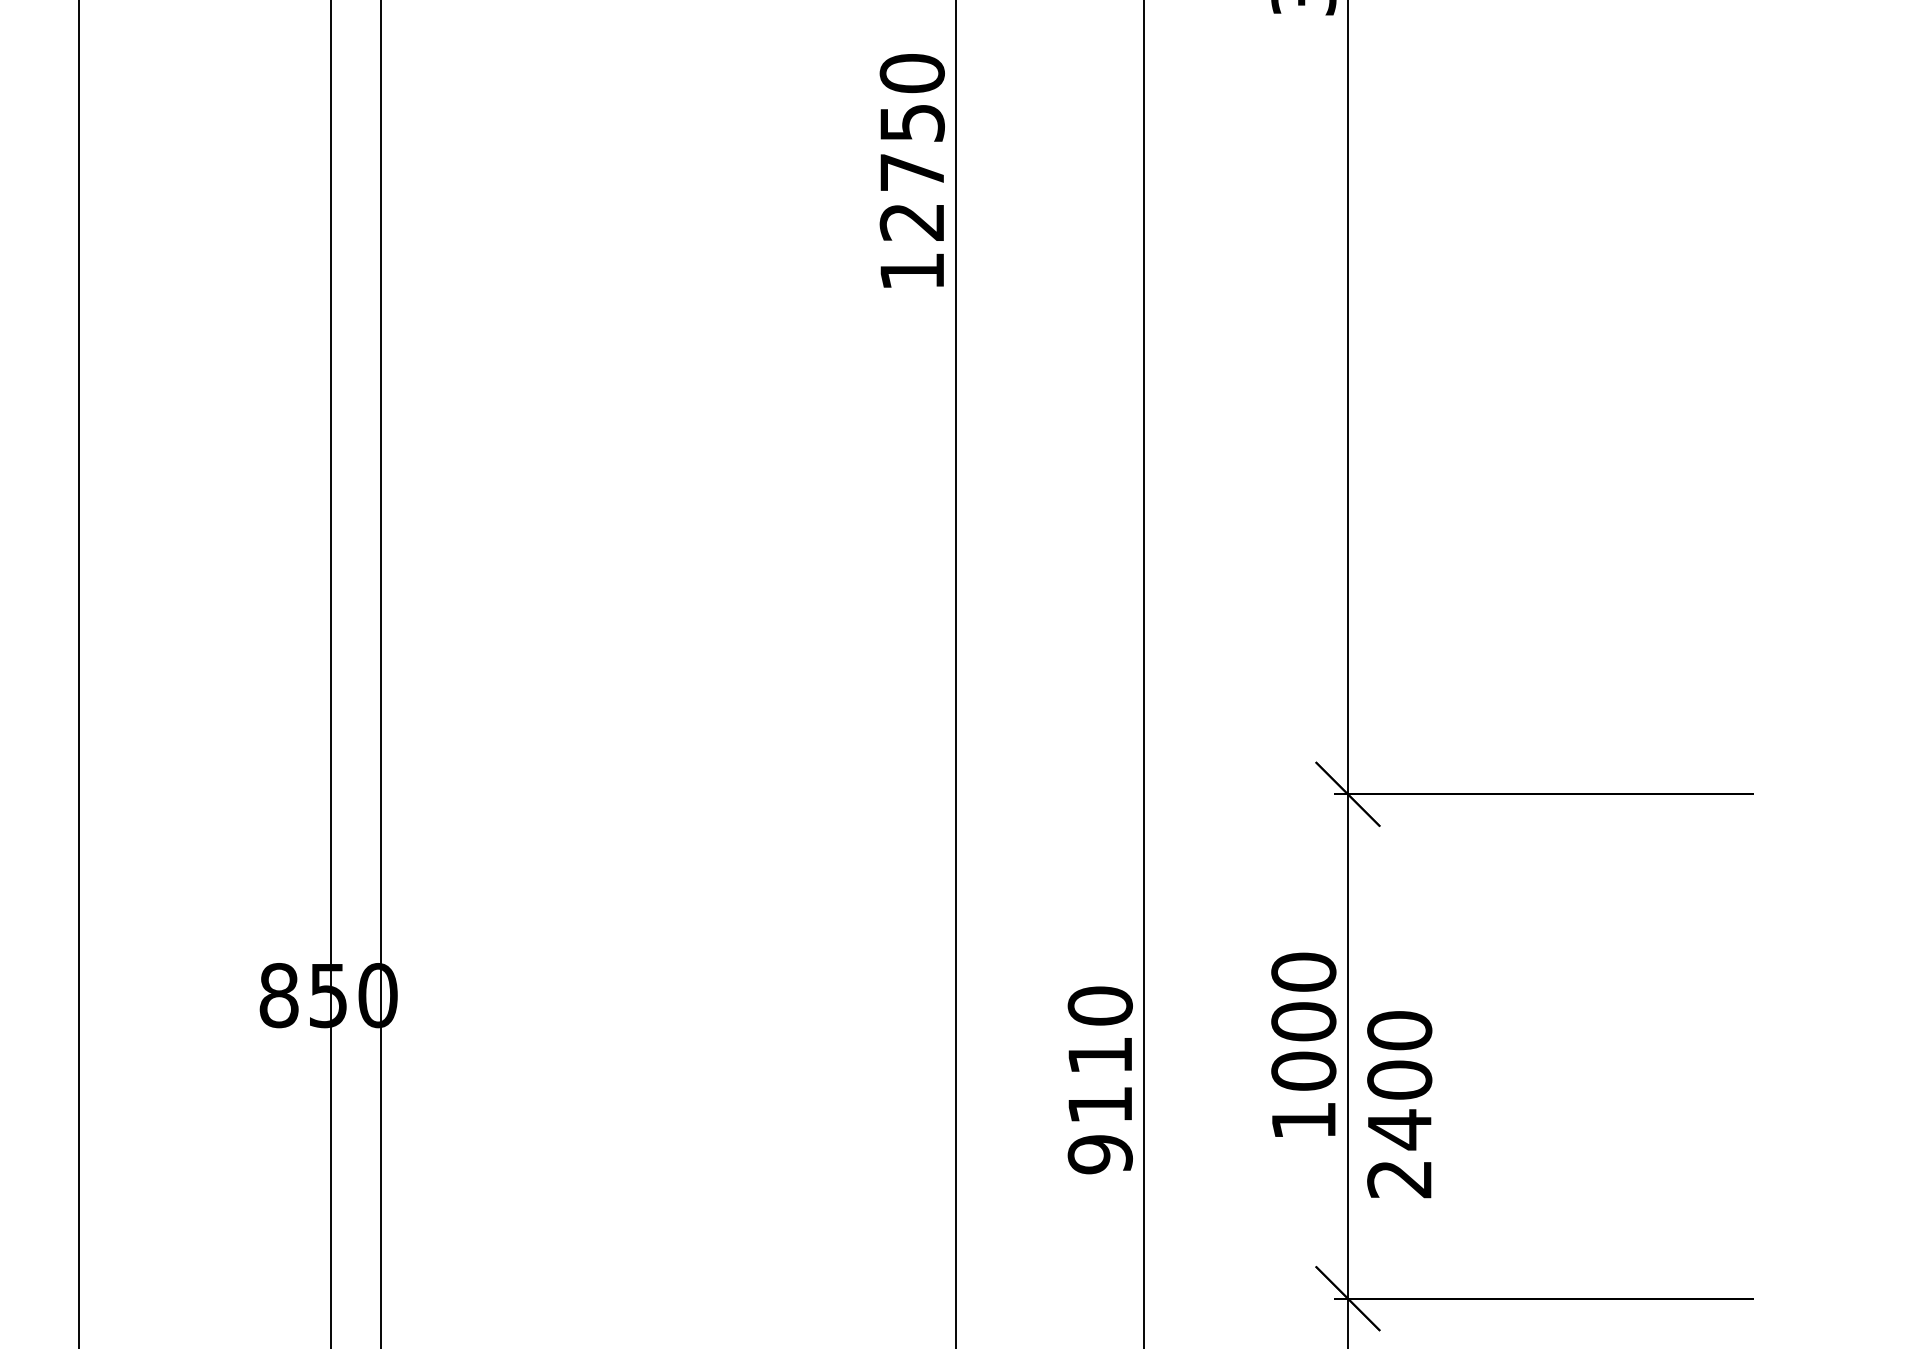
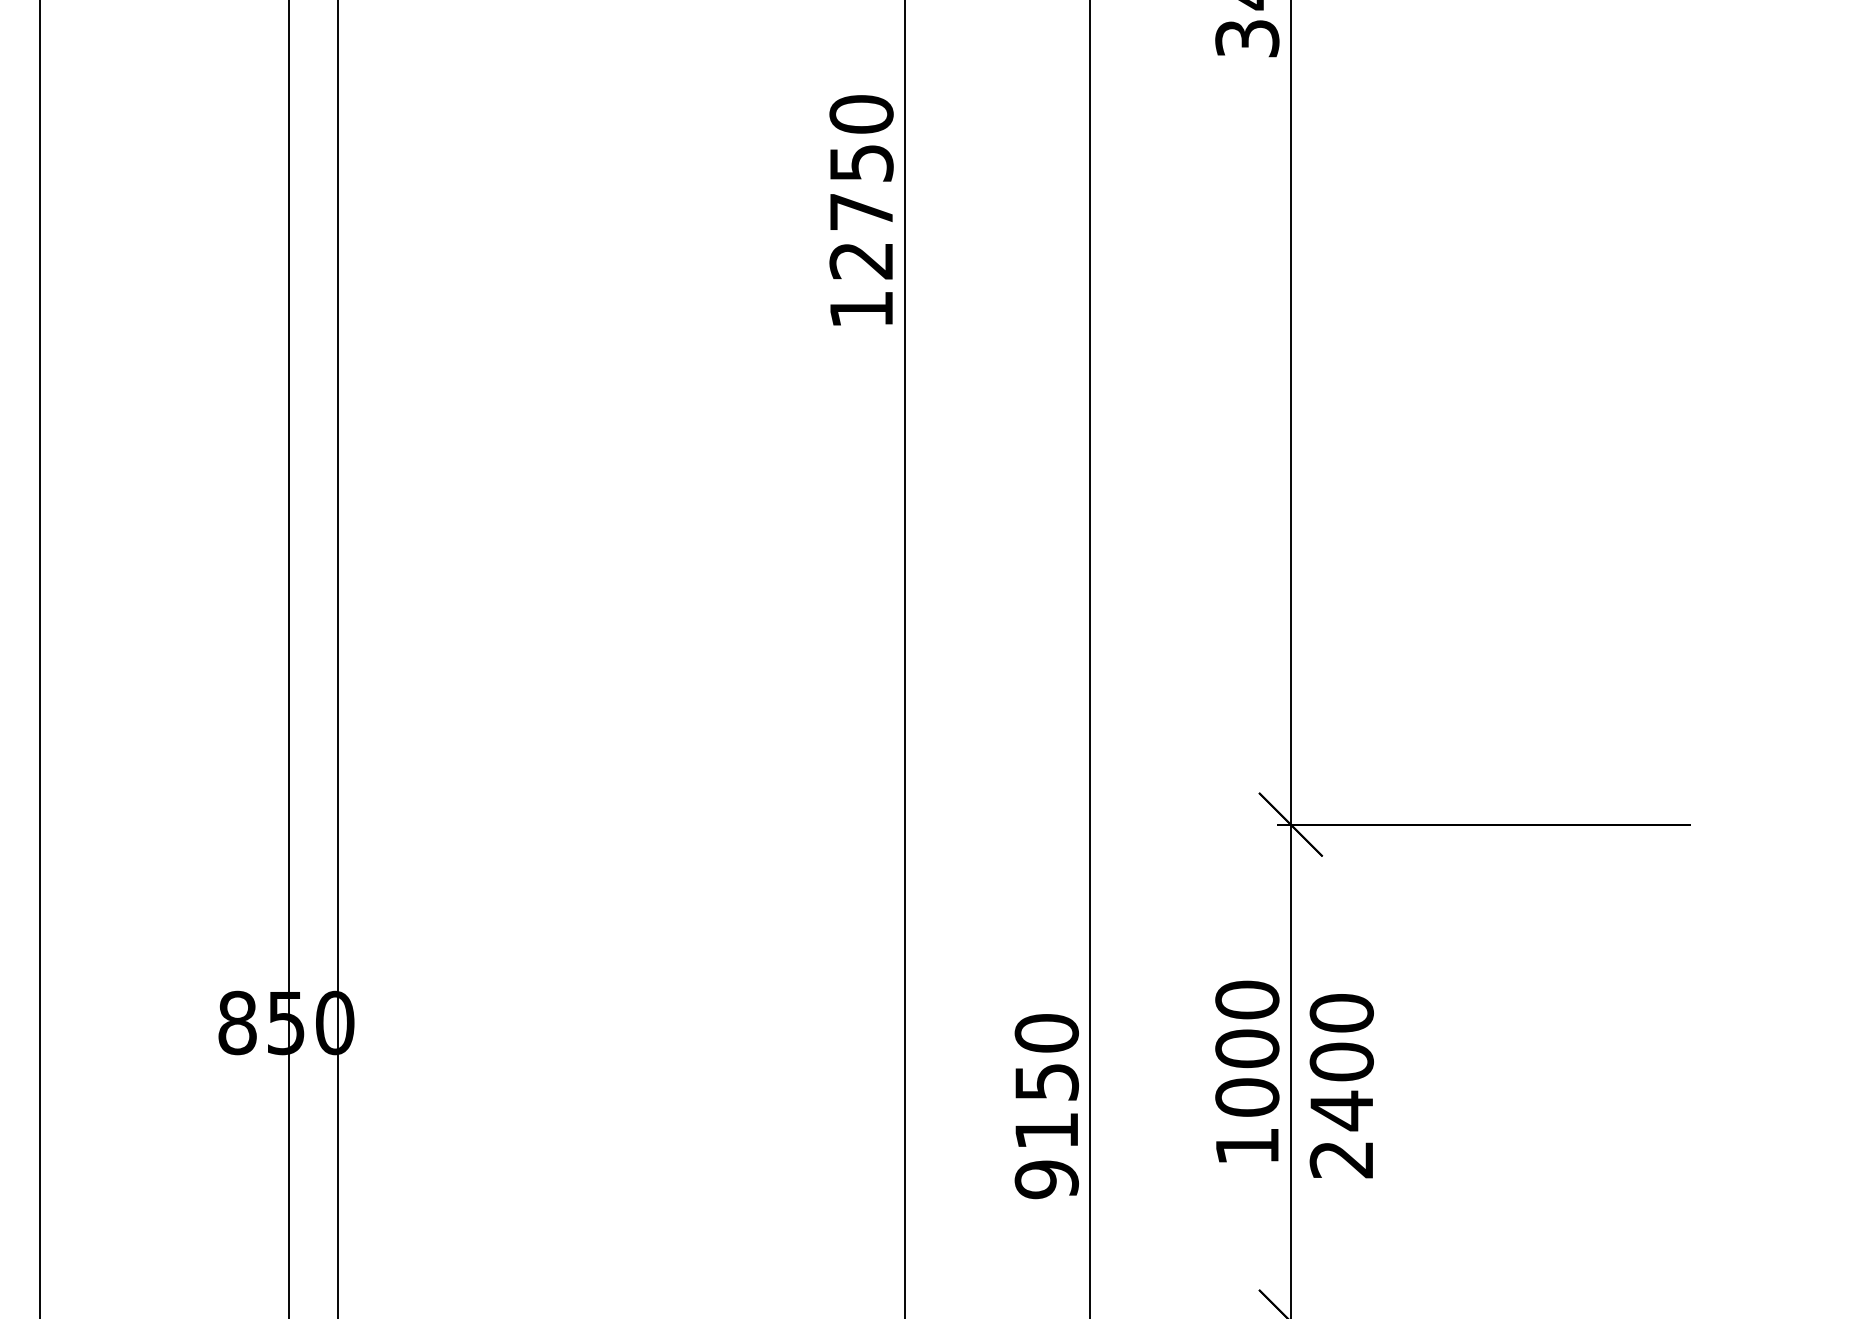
text: (1100, 1055) -> (1046, 1082), 9110 -> 9150
text: (1399, 1104) -> (1341, 1086), moved

